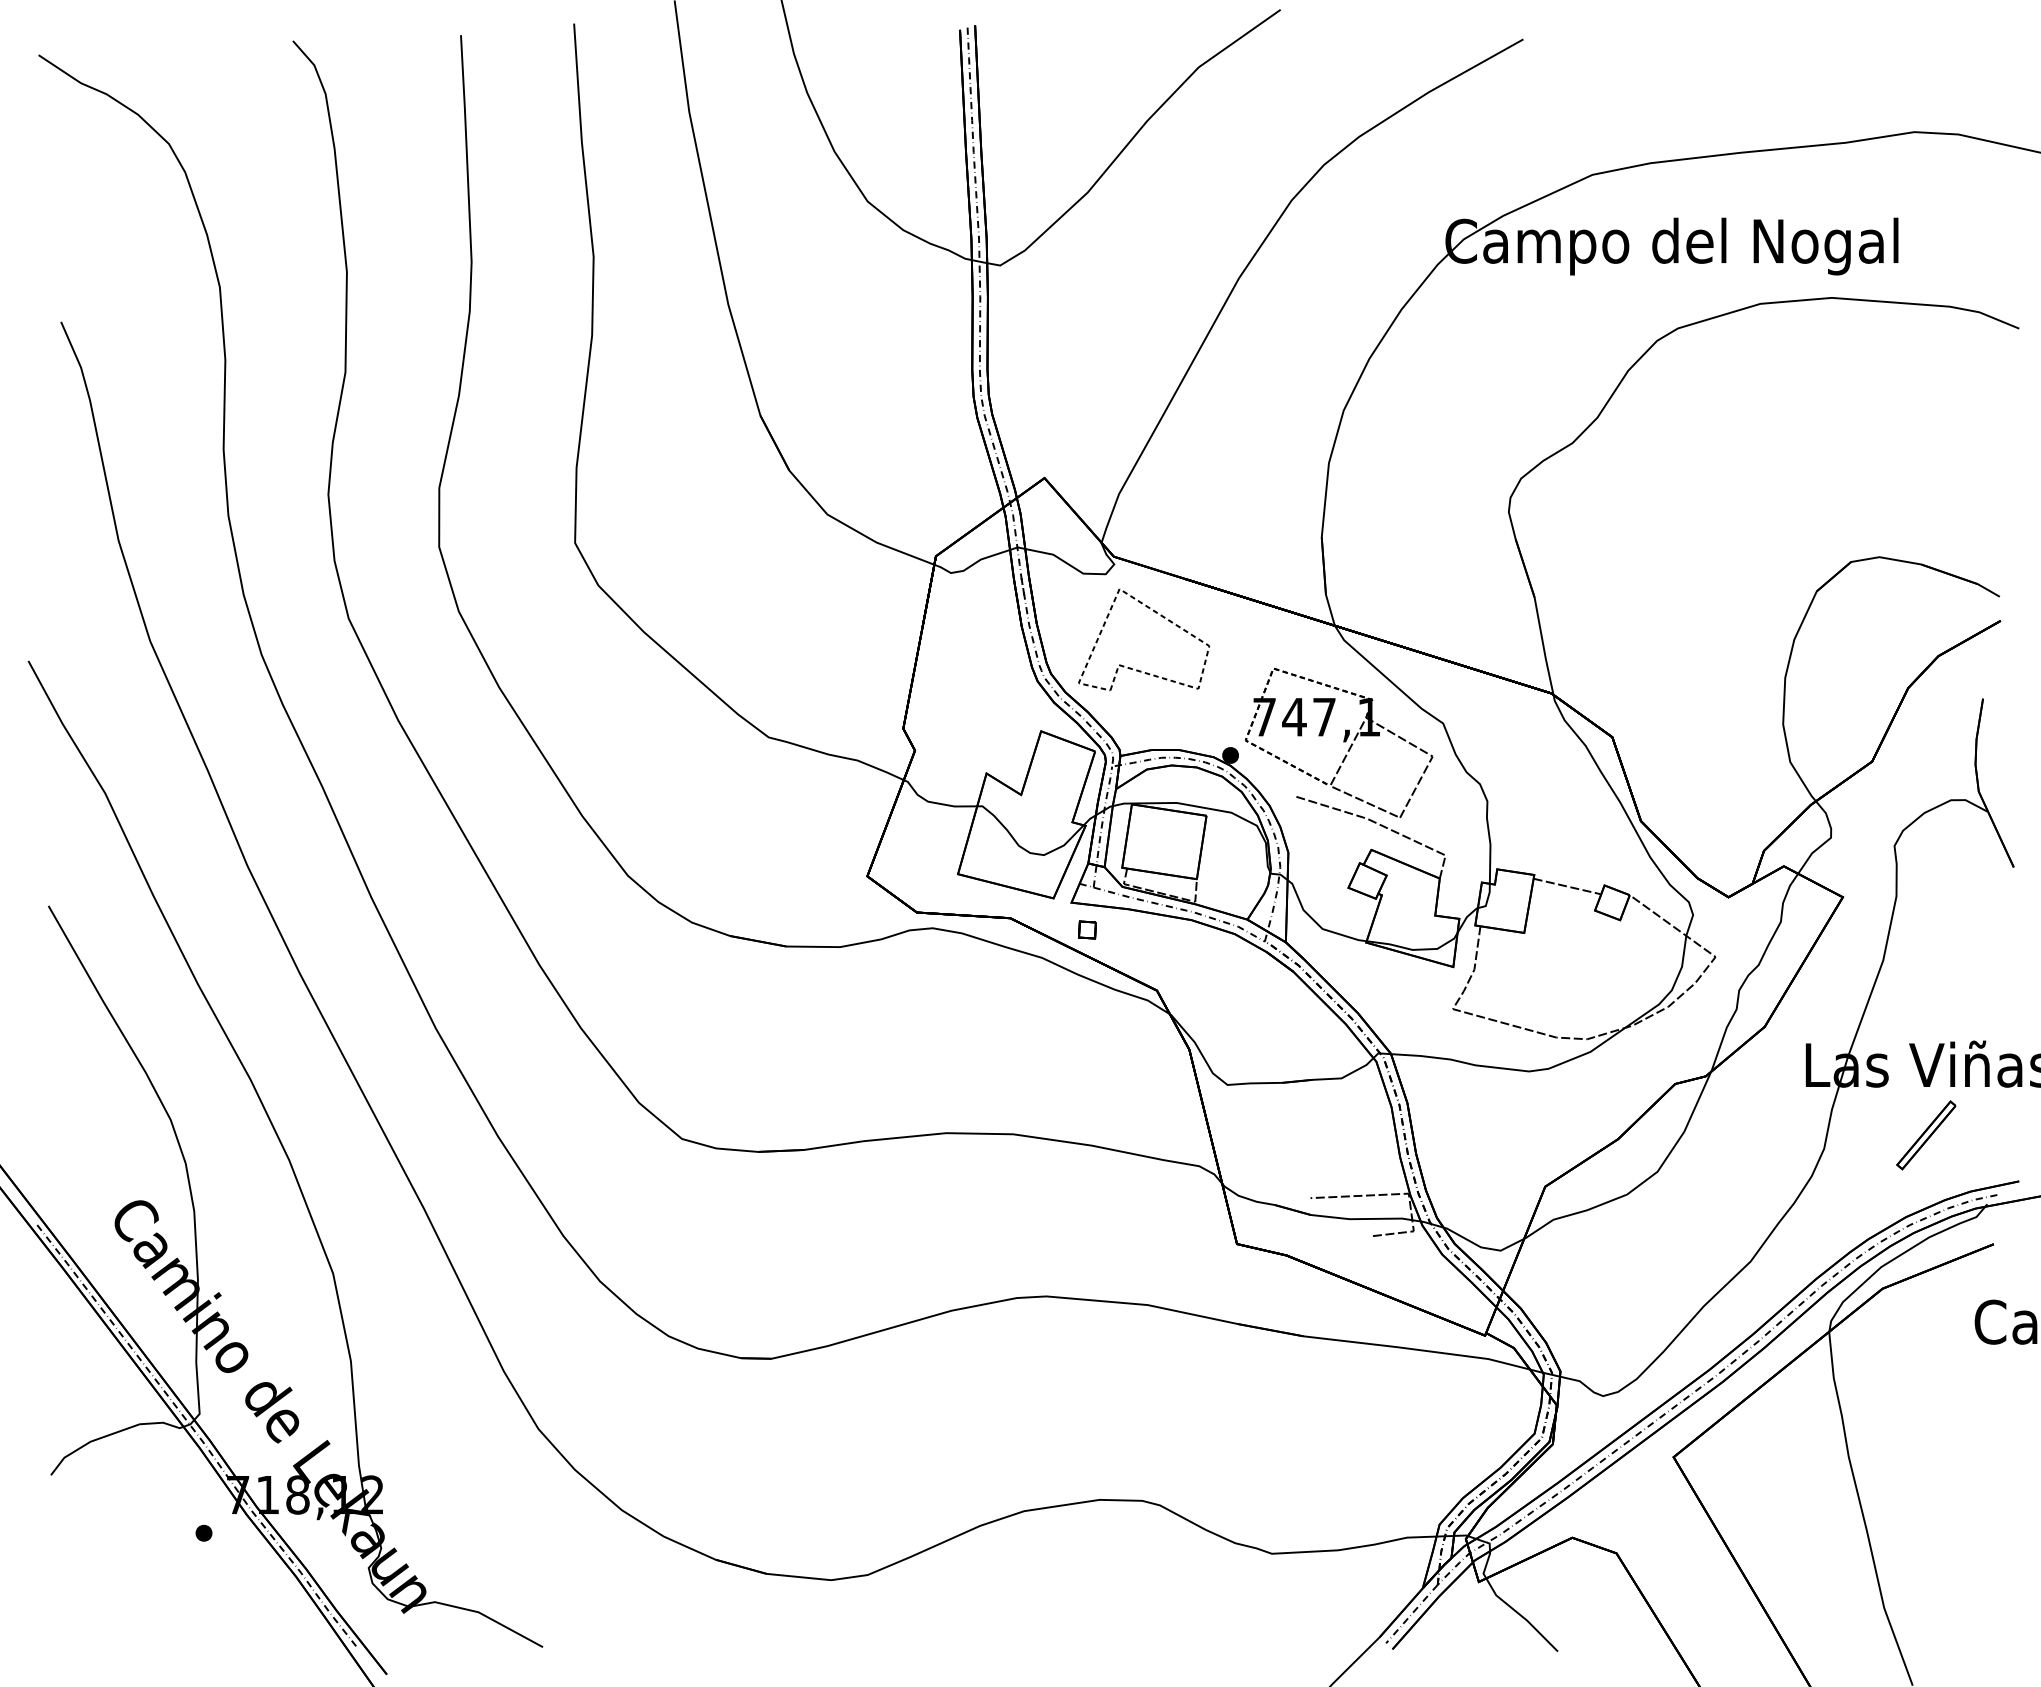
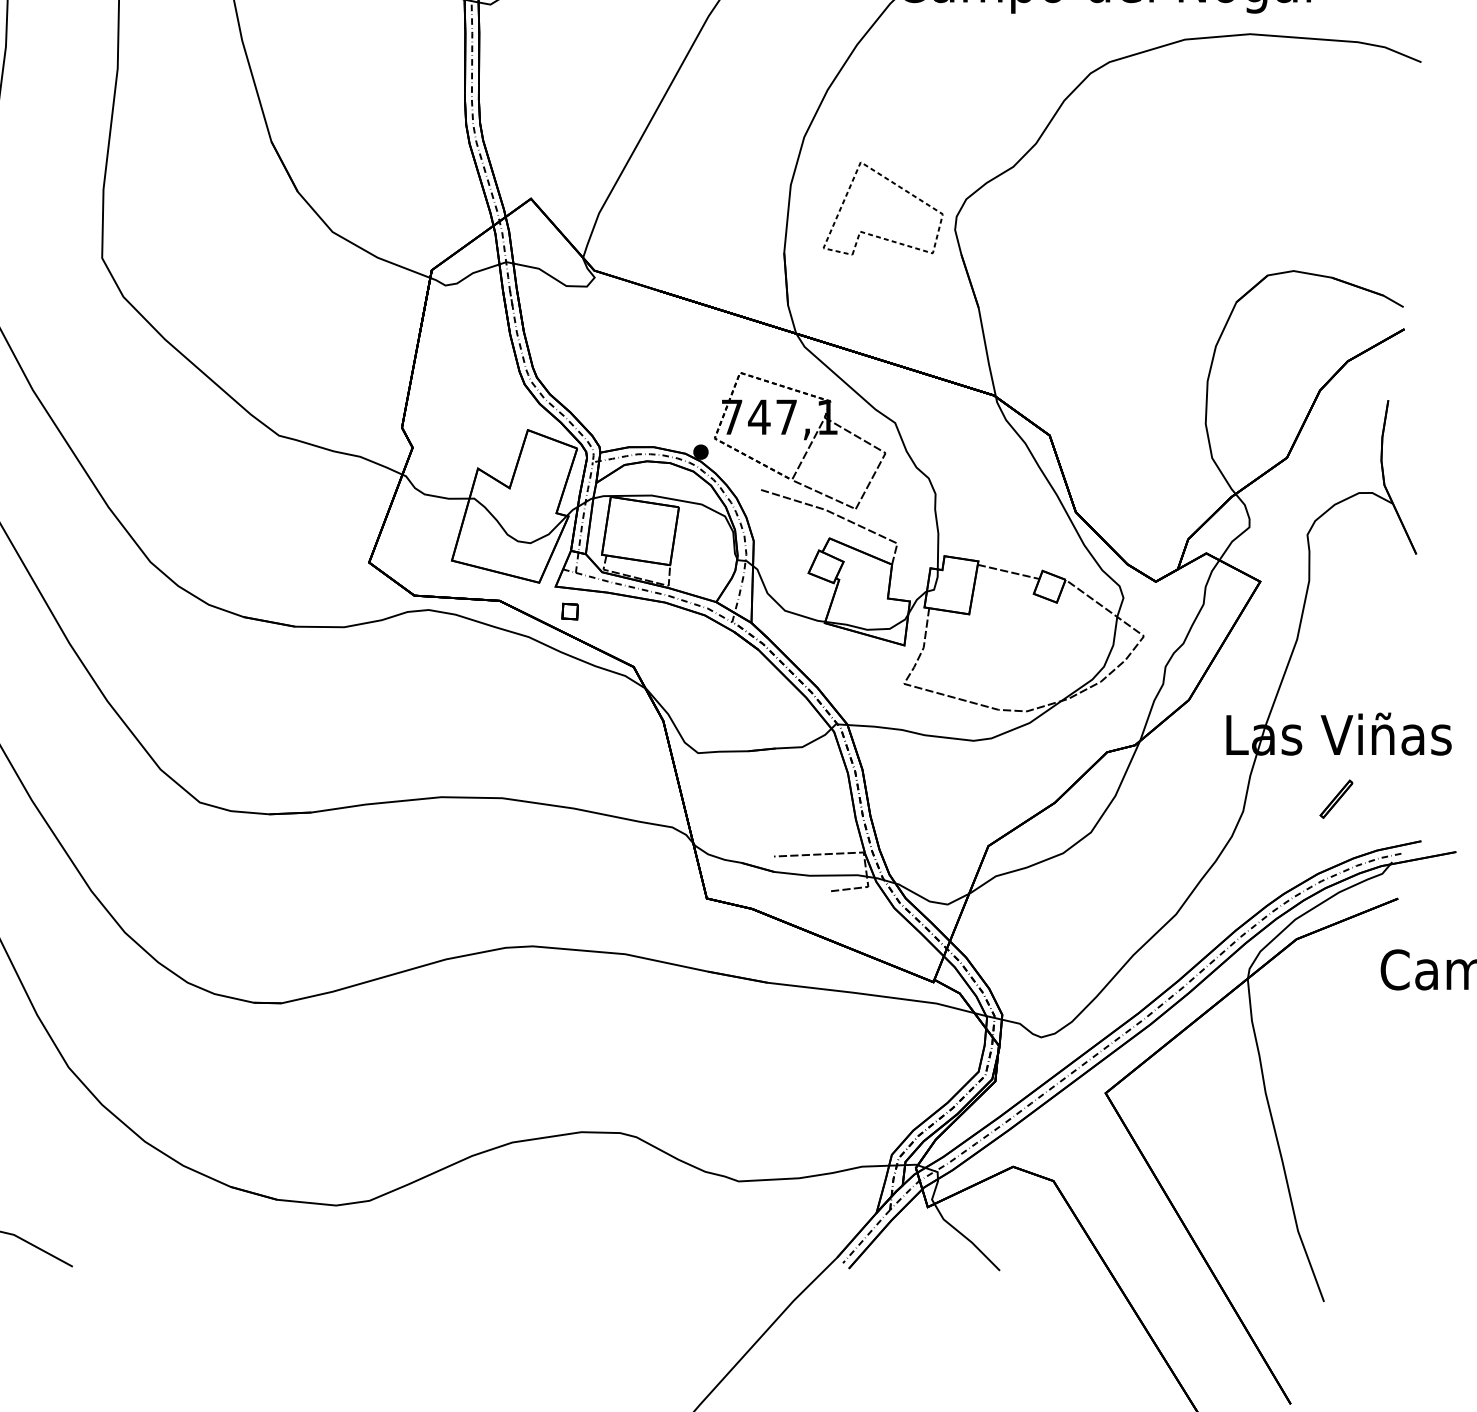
part: (1160, 616) -> (898, 187), moved
part: (1926, 1135) -> (1336, 799), size x0.6

